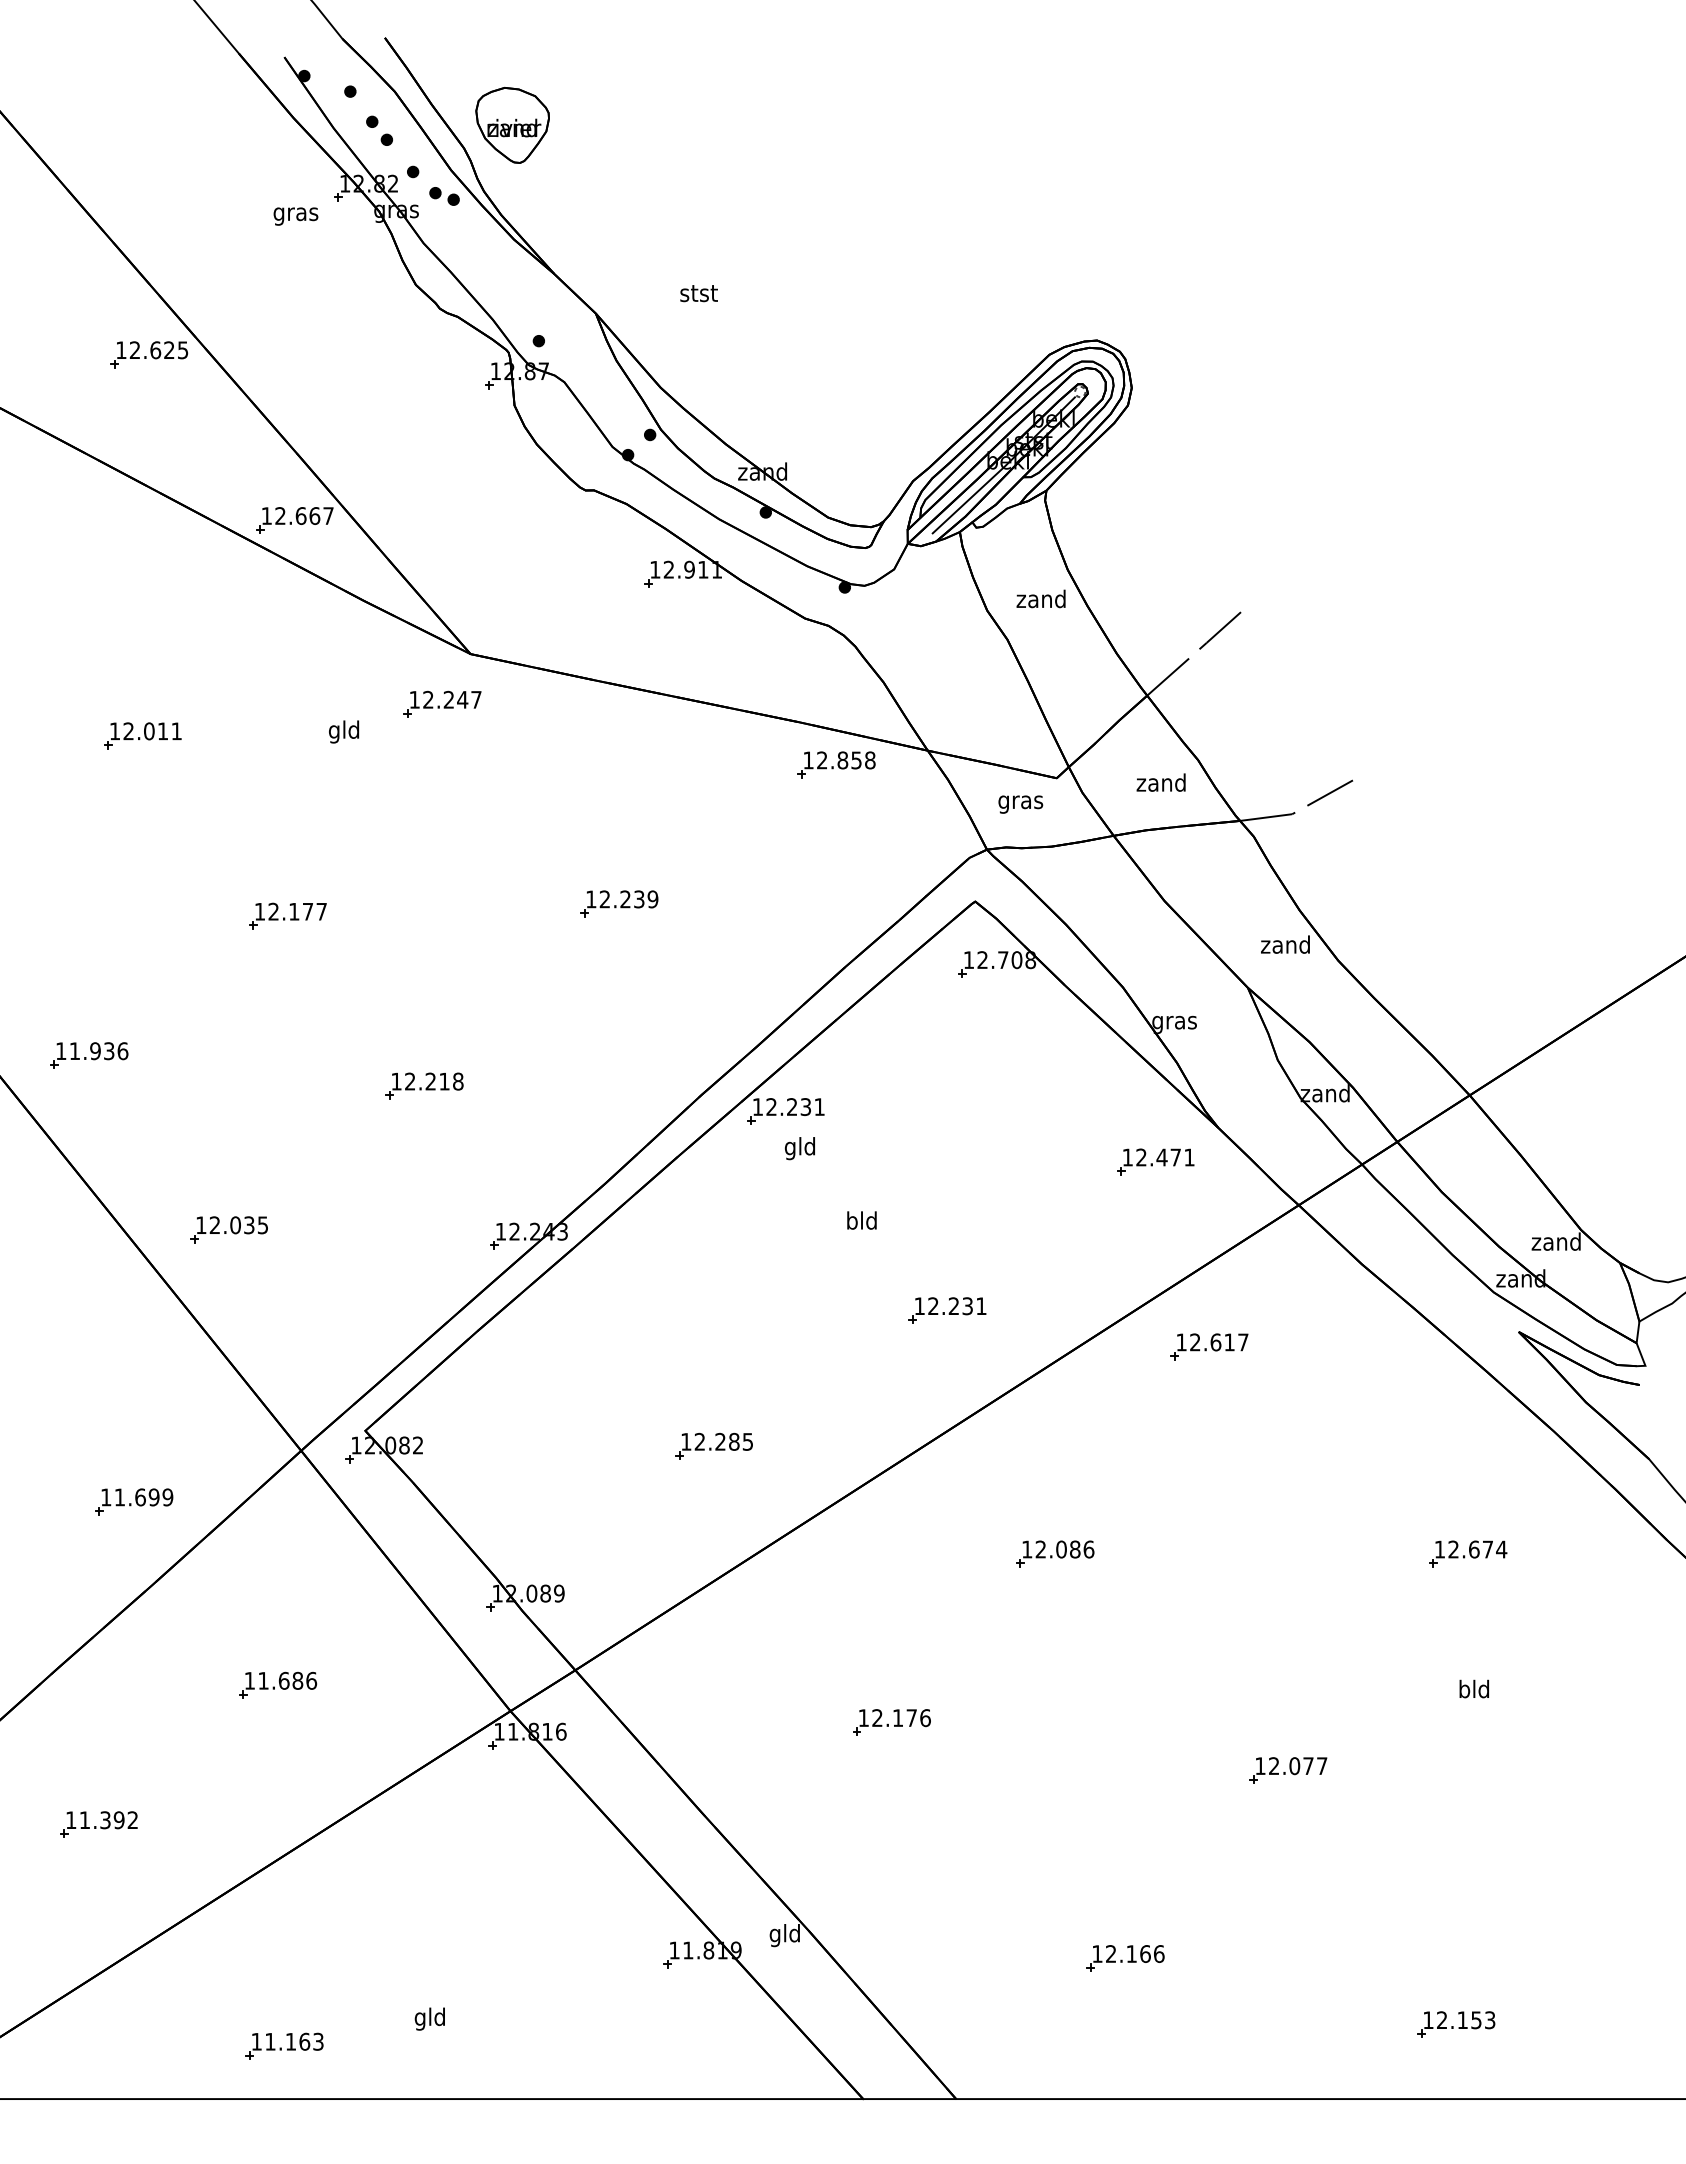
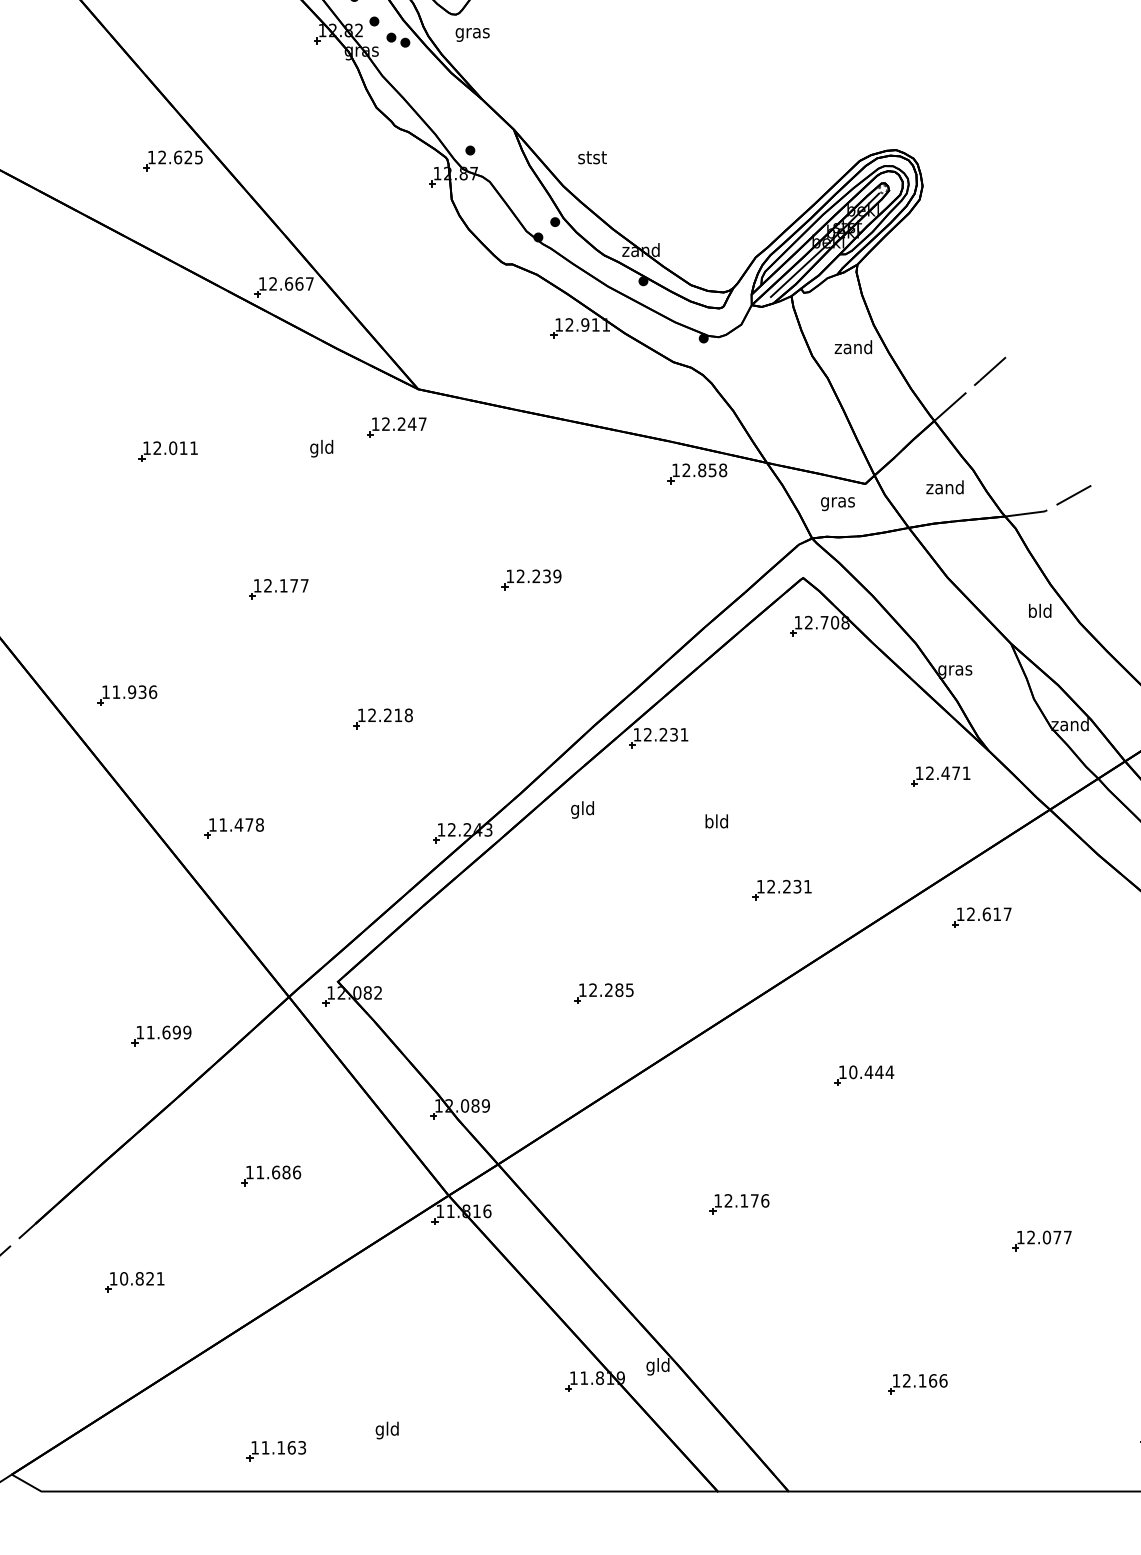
text: (295, 216) -> (472, 34), moved
text: (698, 293) -> (592, 157), moved
text: (1285, 944) -> (1039, 610), zand -> bld
text: (799, 1148) -> (582, 809), moved
text: (238, 1225) -> (241, 825), 12.035 -> 11.478
text: (1064, 1549) -> (871, 1072), 12.086 -> 10.444
text: (108, 1820) -> (142, 1279), 11.392 -> 10.821

